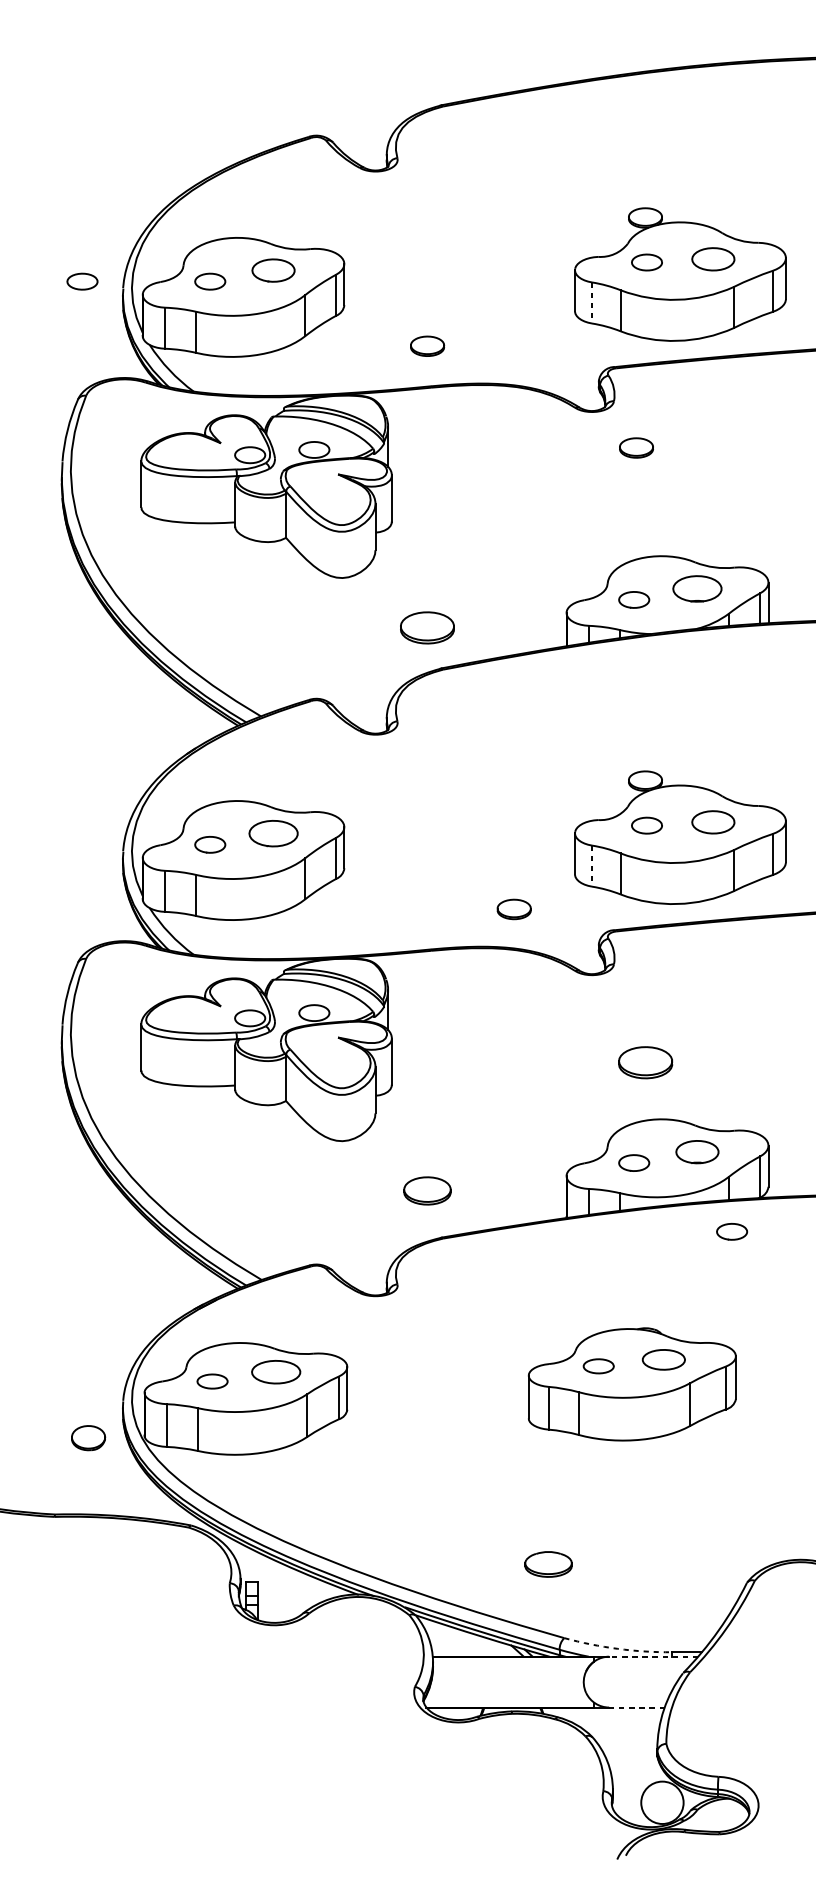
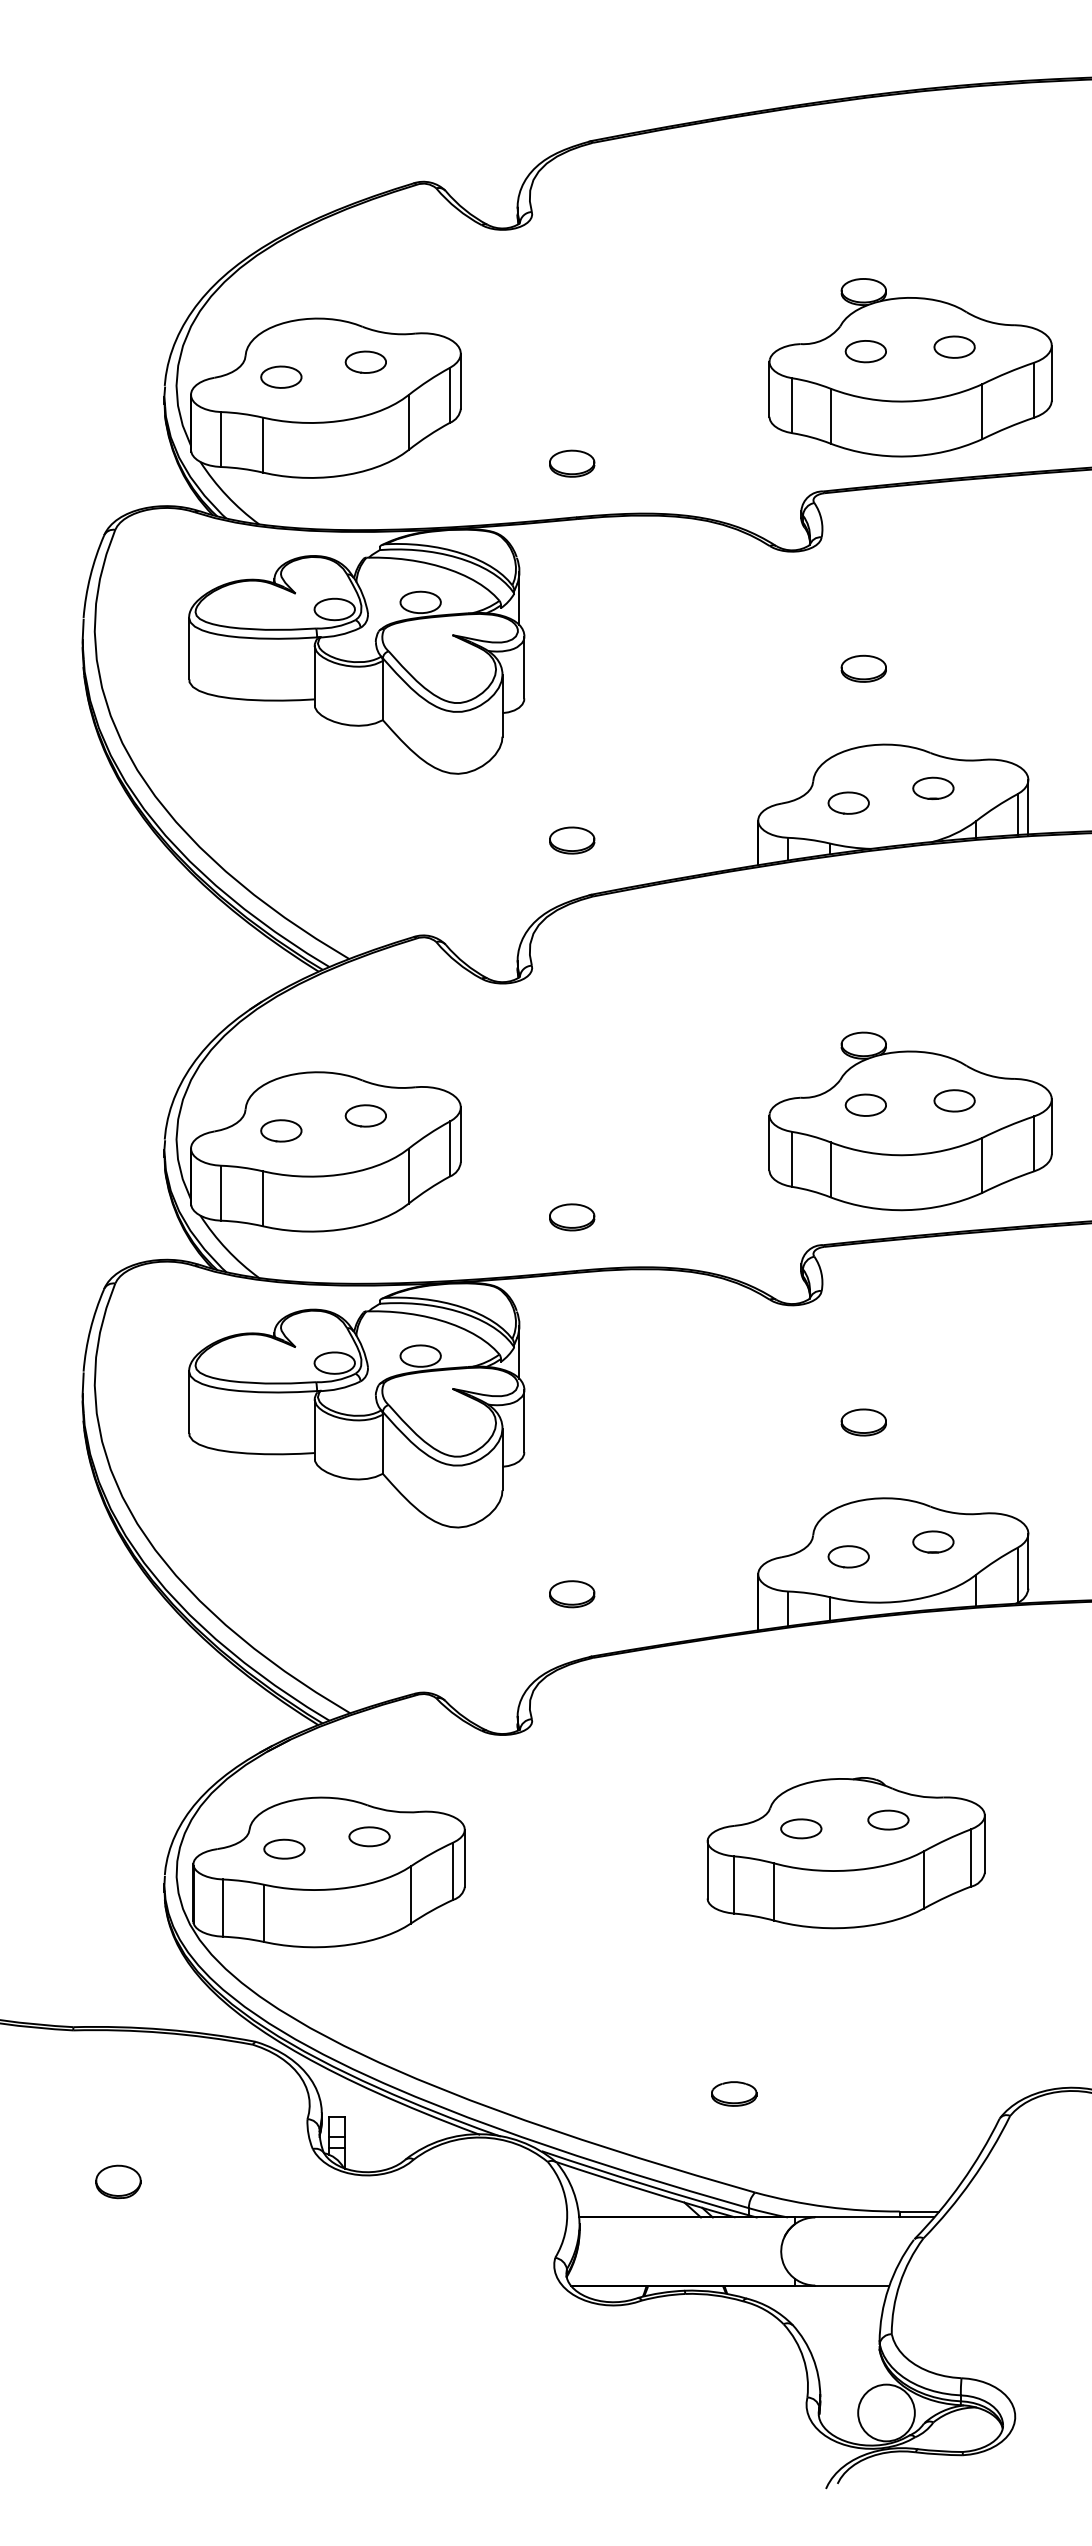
part: (713, 258) -> (954, 346), size x0.71
part: (273, 269) -> (365, 361), size x0.71
part: (82, 281) -> (110, 376), removed
line: (592, 303) -> (792, 406), dashed -> solid
part: (636, 447) -> (863, 668), moved
part: (697, 588) -> (933, 788), size x0.62
part: (427, 627) -> (572, 840), size x0.62
part: (713, 822) -> (954, 1100), size x0.71
part: (273, 833) -> (365, 1115), size x0.62
line: (592, 866) -> (792, 1159), dashed -> solid
part: (514, 909) -> (572, 1217), moved
part: (645, 1062) -> (863, 1422), size x0.62
part: (697, 1151) -> (933, 1541), size x0.71
part: (427, 1191) -> (572, 1594), size x0.71
part: (731, 1231) -> (979, 1648), removed
part: (663, 1359) -> (888, 1819), size x0.71
part: (276, 1372) -> (369, 1836), size x0.62
part: (88, 1437) -> (118, 2181), moved
part: (548, 1564) -> (734, 2093), size x0.71
arc: (617, 1648) -> (826, 2206), dashed -> solid
line: (653, 1656) -> (874, 2217), dashed -> solid
line: (637, 1707) -> (852, 2285), dashed -> solid

